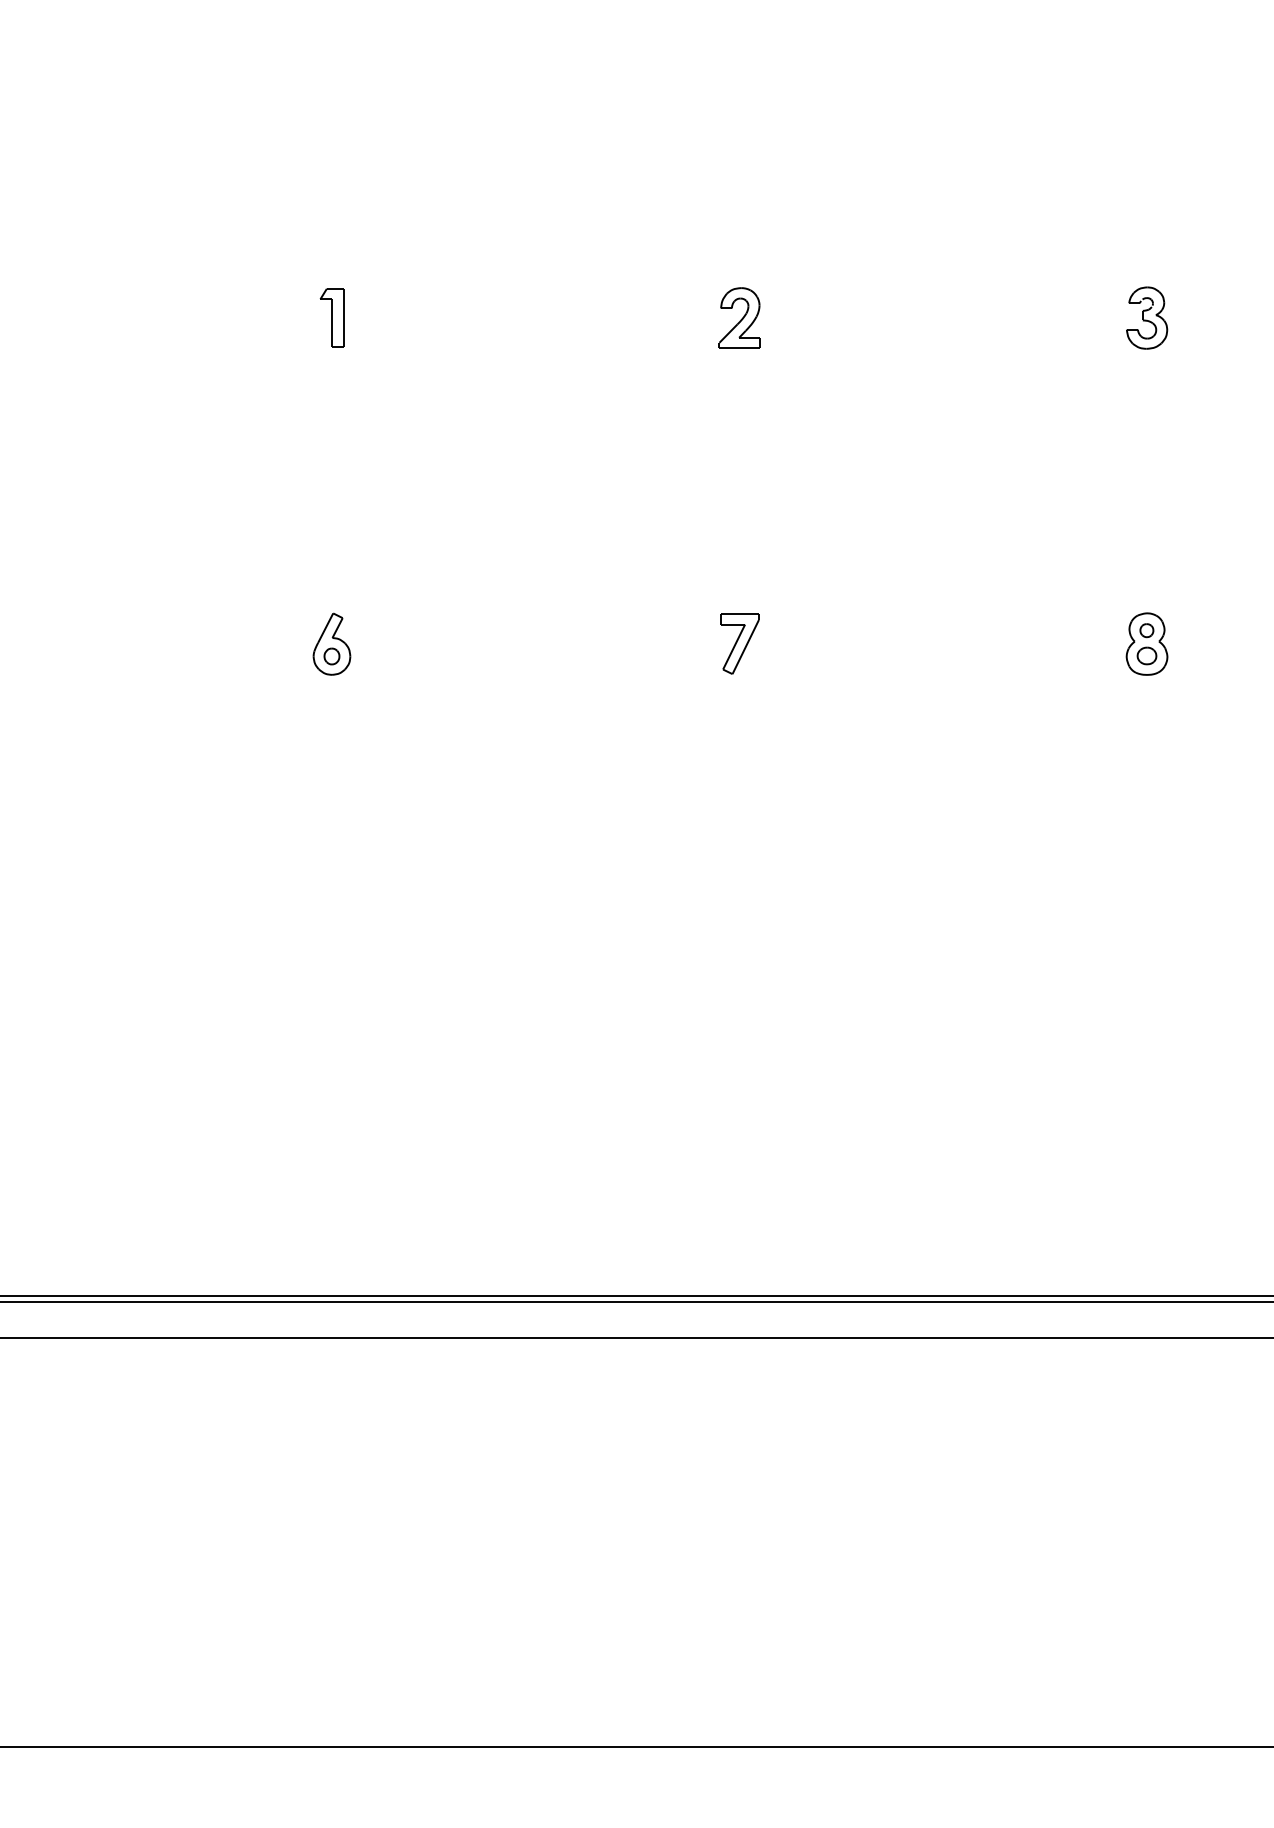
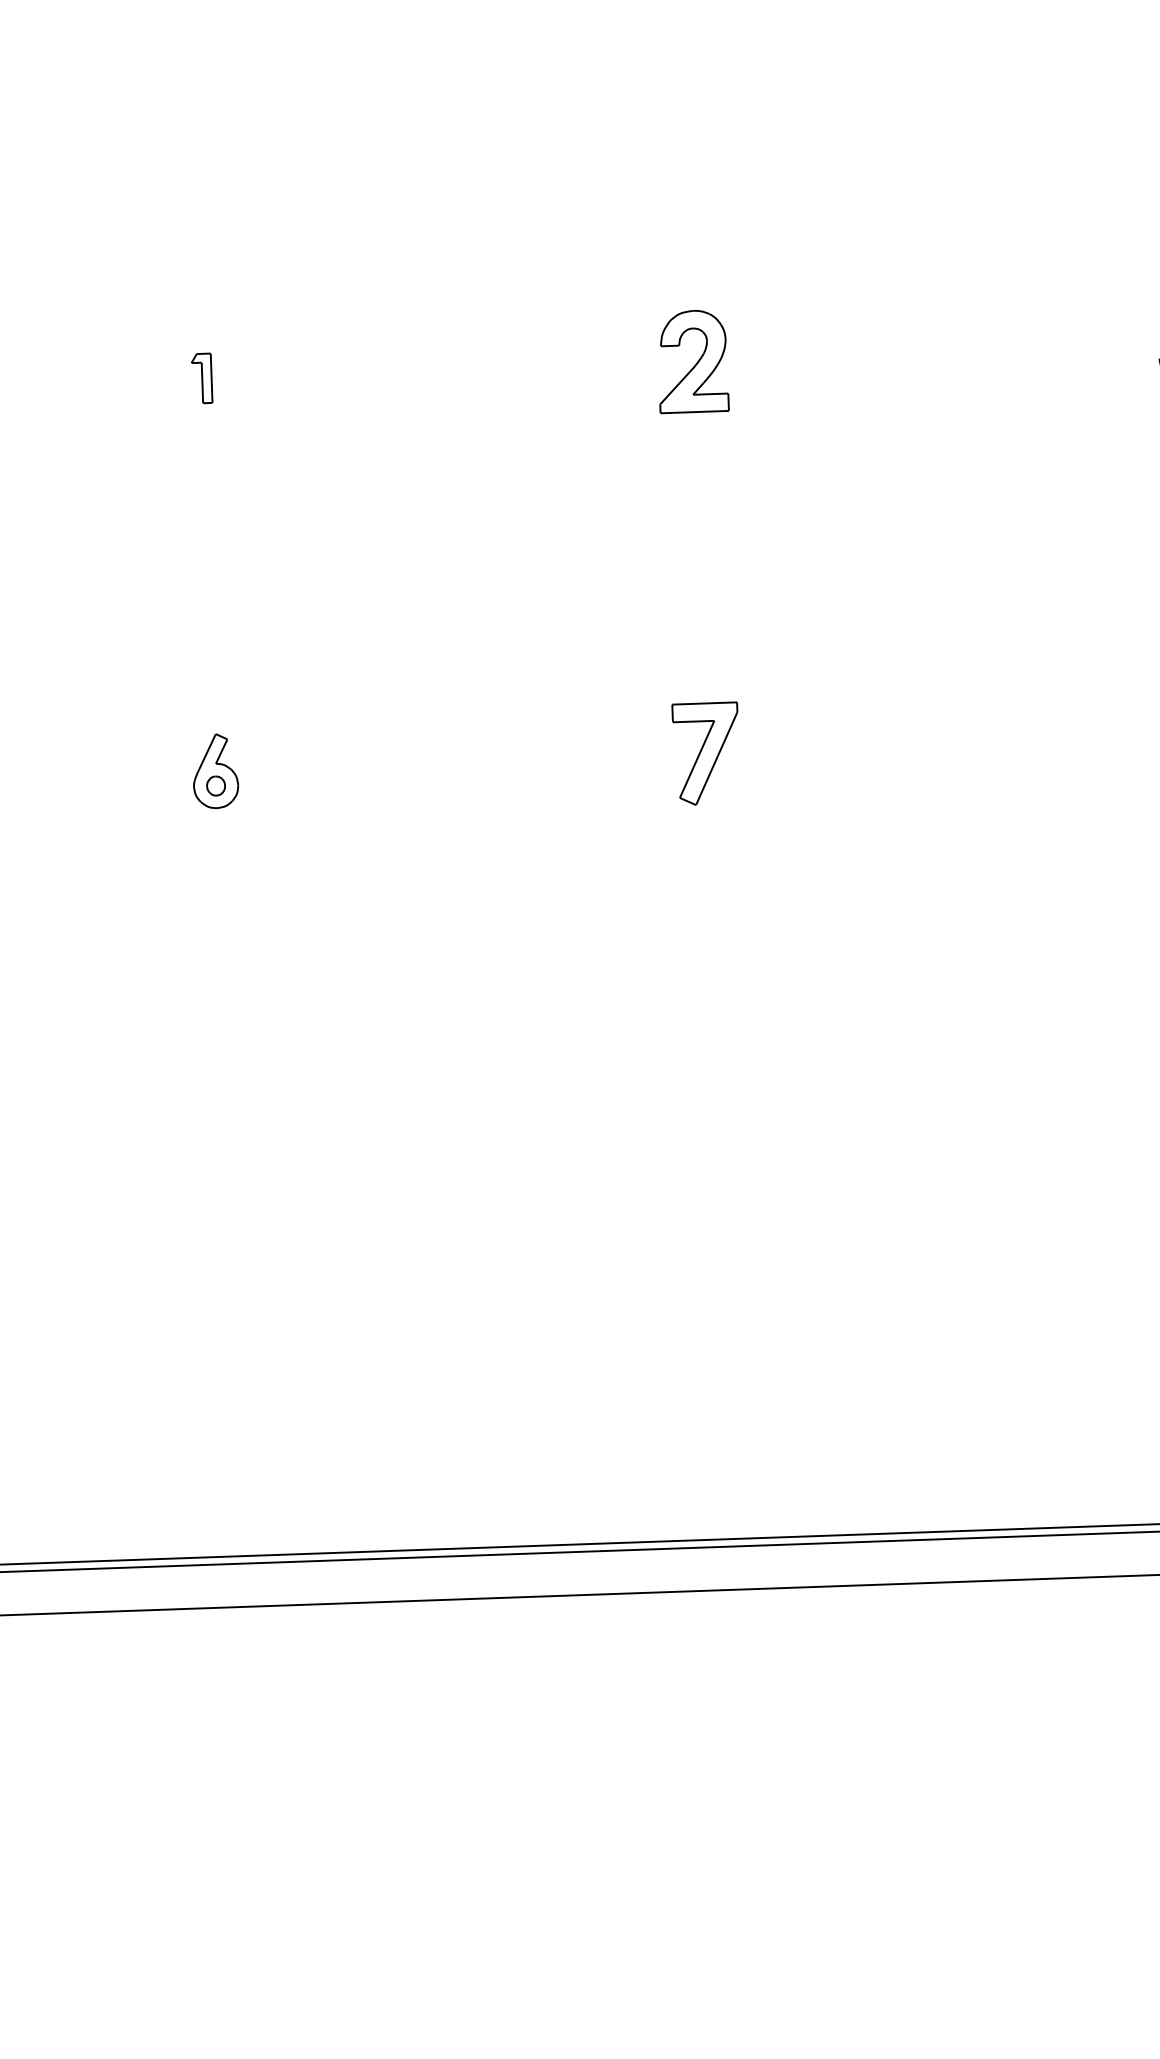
part: (331, 317) -> (201, 377), size x0.7
part: (739, 317) -> (692, 360), size x1.4
part: (739, 643) -> (706, 753), size x1.4

